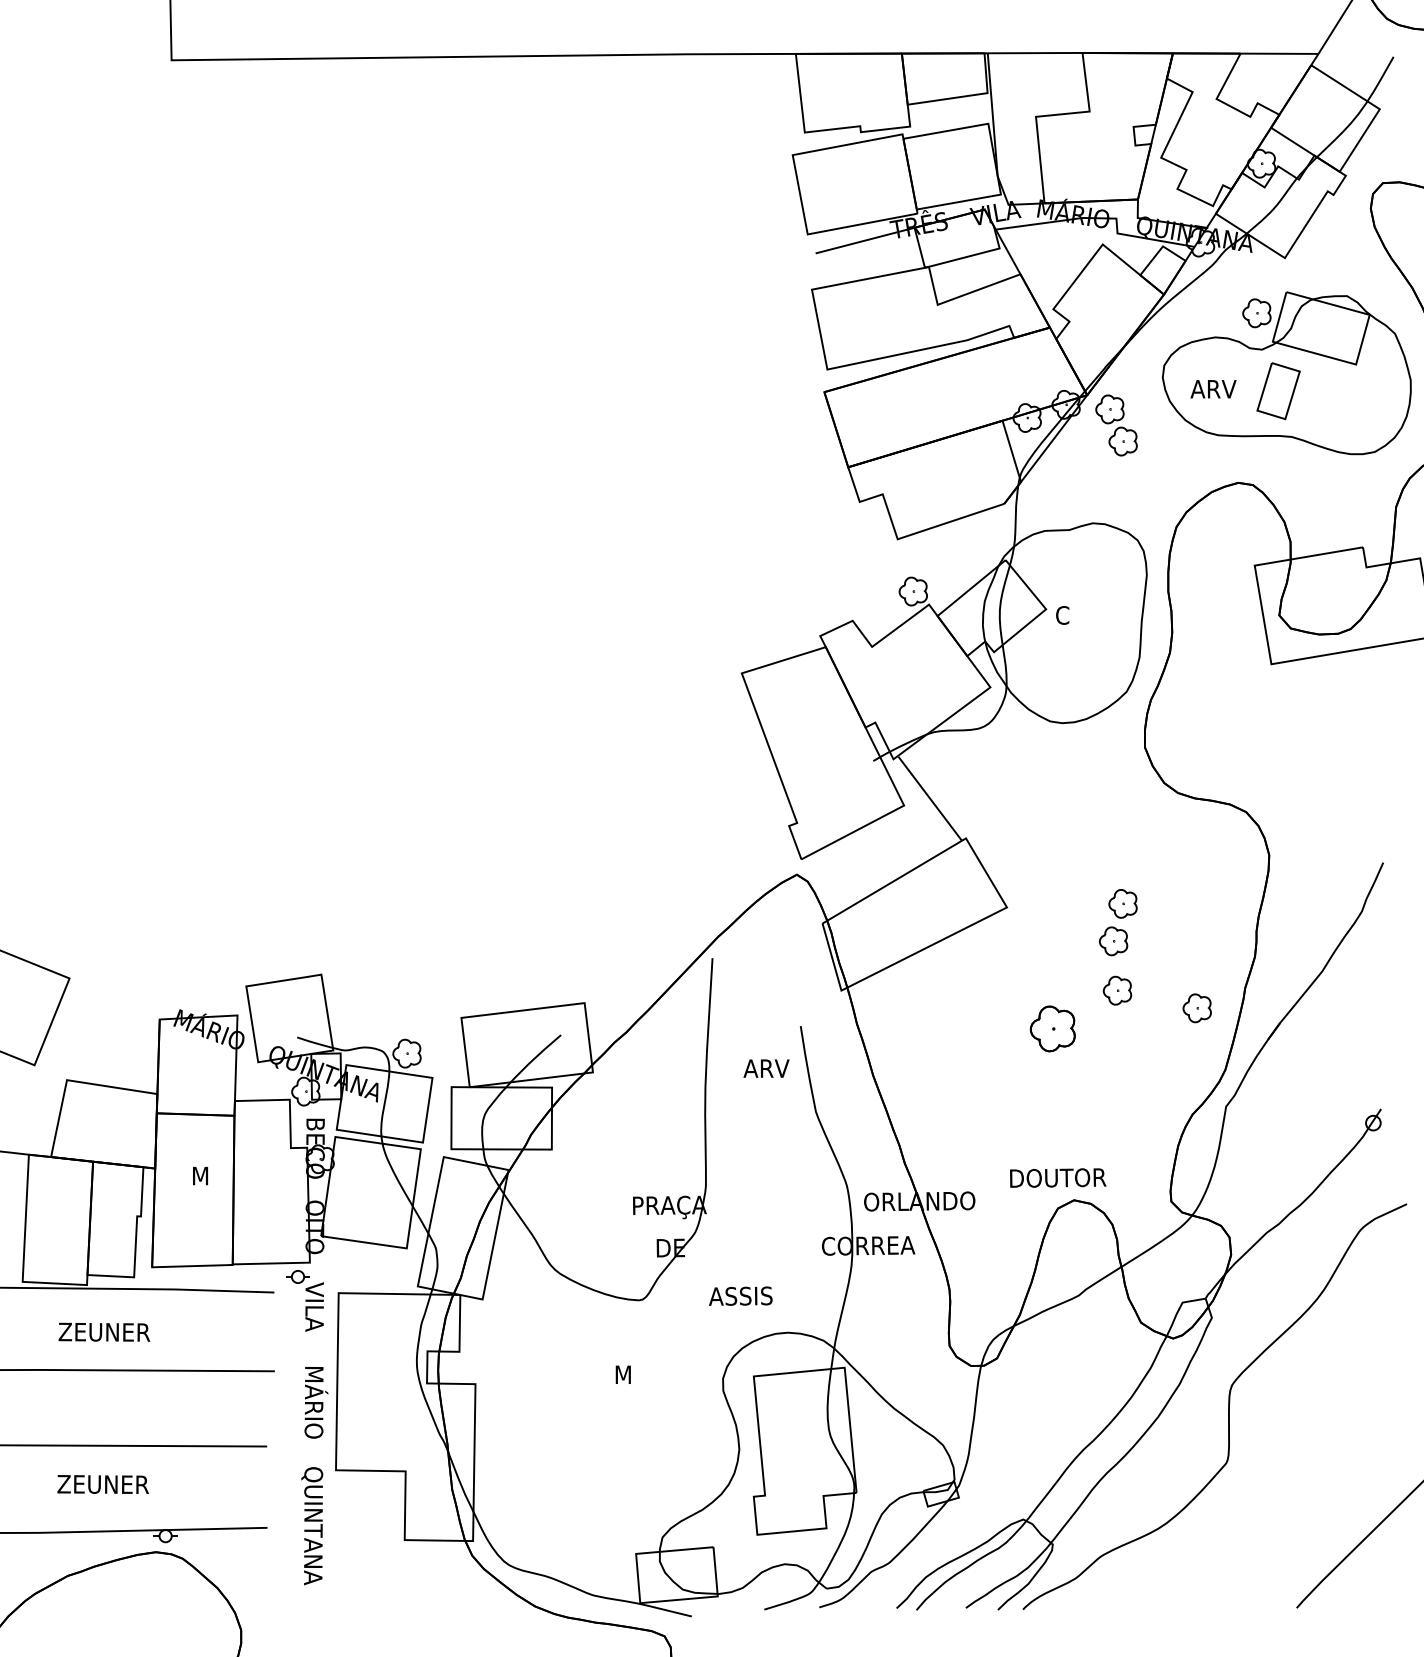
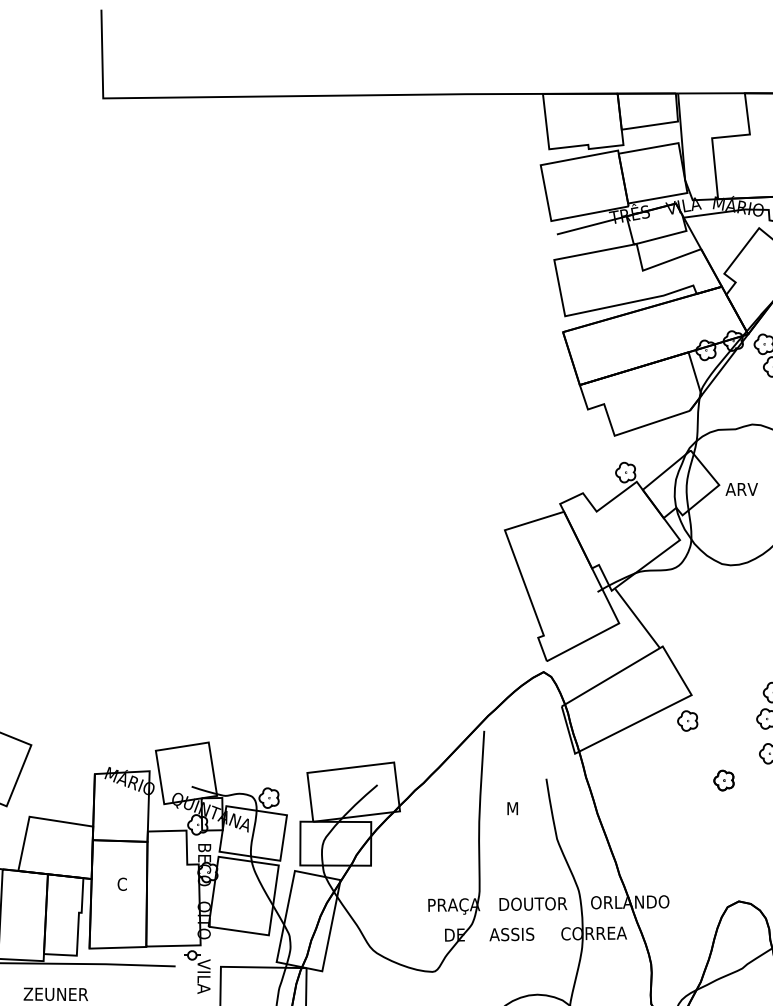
text: (1078, 615) -> (742, 489), C -> ARV
part: (1000, 944) -> (687, 721), added
part: (1052, 1028) -> (723, 780), size x0.62
text: (766, 1068) -> (522, 808), ARV -> M
text: (199, 1175) -> (122, 883), M -> C
text: (1058, 1177) -> (533, 903), moved
text: (740, 1295) -> (511, 933), moved

